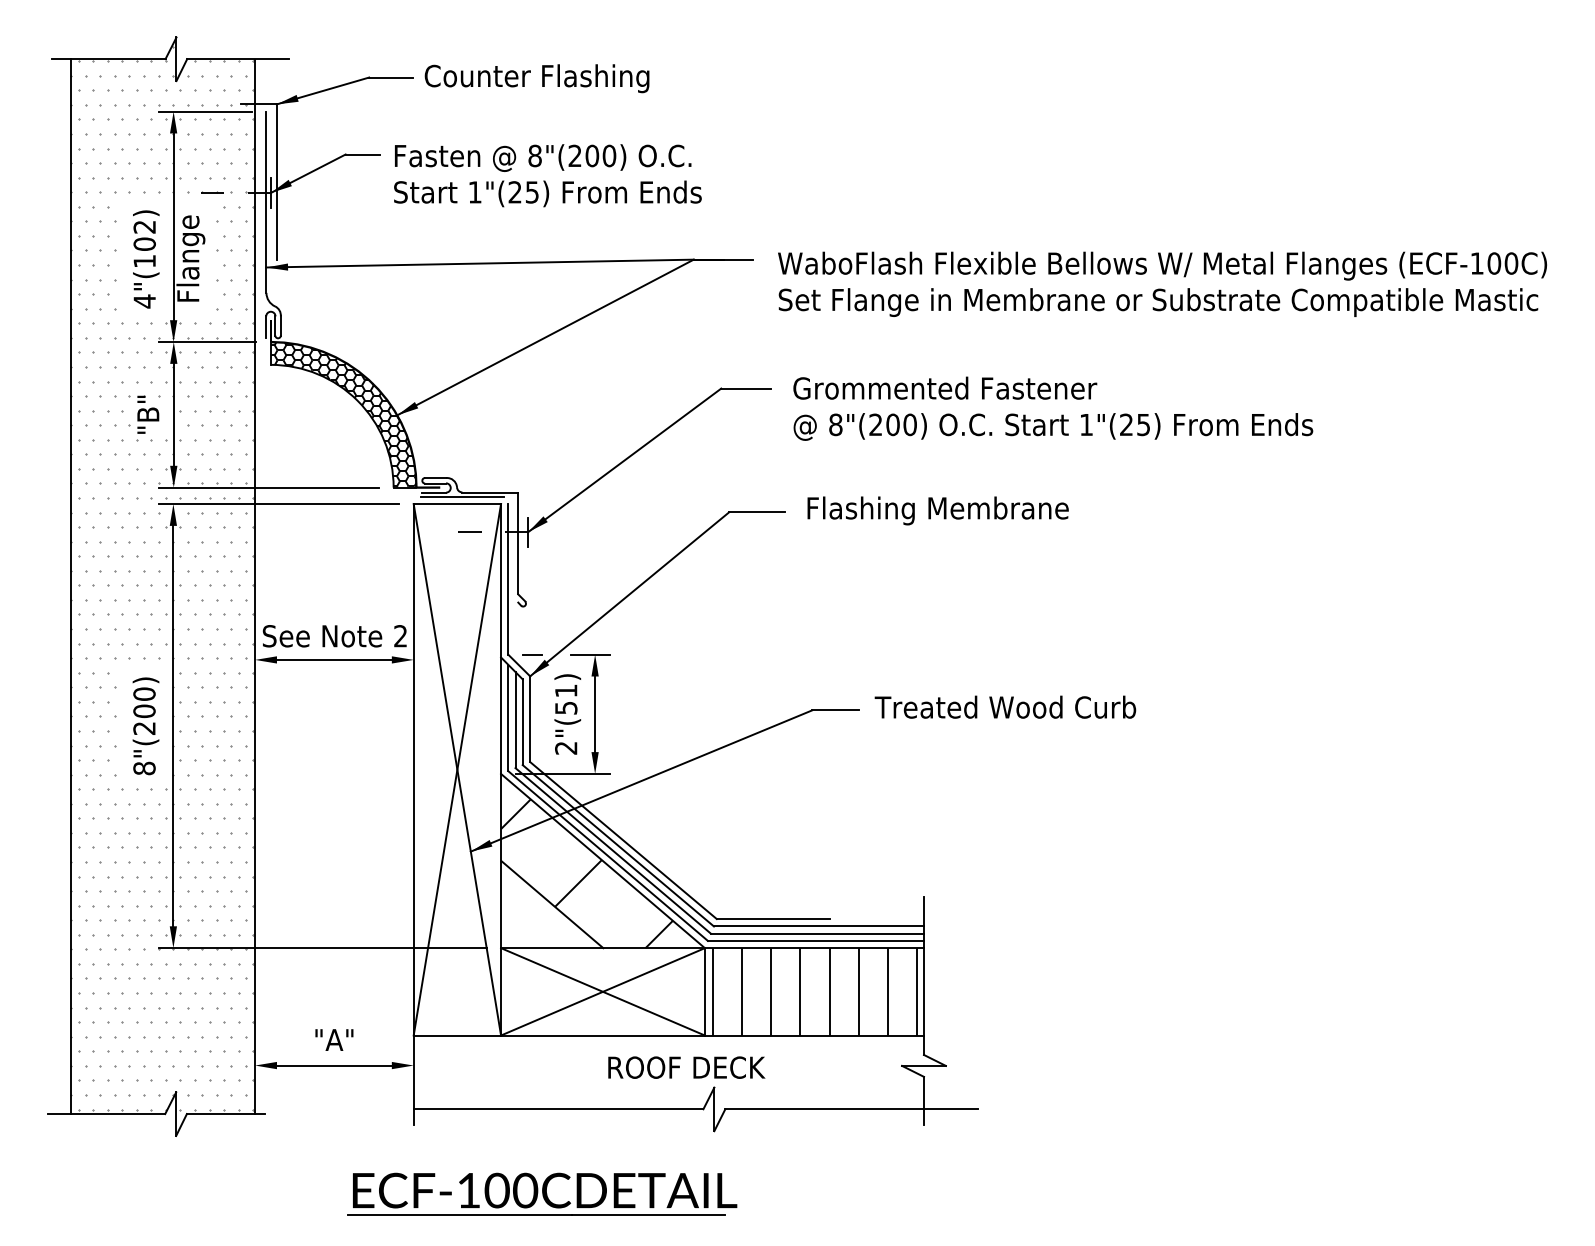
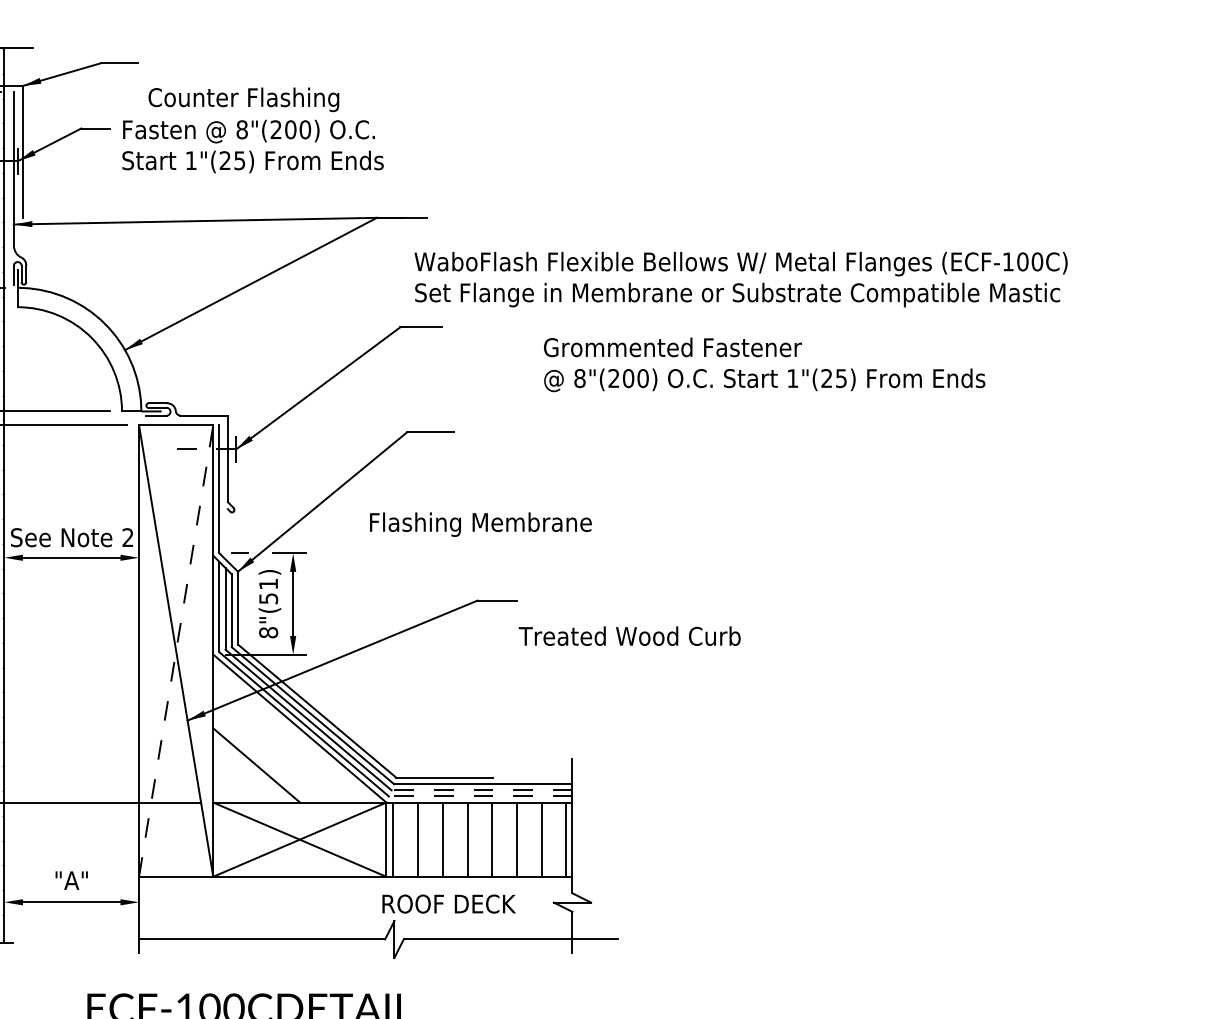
text: (536, 78) -> (243, 99), moved
text: (1162, 283) -> (741, 278), moved
text: (1053, 408) -> (764, 364), moved
hatch: (343, 414) -> (79, 349), removed
line: (462, 496) -> (180, 418), removed
text: (937, 510) -> (480, 524), moved
text: (1005, 706) -> (629, 635), moved
text: (566, 747) -> (268, 632), 2"(51) -> 8"(51)
line: (457, 769) -> (176, 650), solid -> dashed
hatch: (586, 873) -> (285, 739), removed
line: (817, 933) -> (482, 790), solid -> dashed
line: (815, 940) -> (480, 796), solid -> dashed
text: (686, 1067) -> (448, 903), moved

